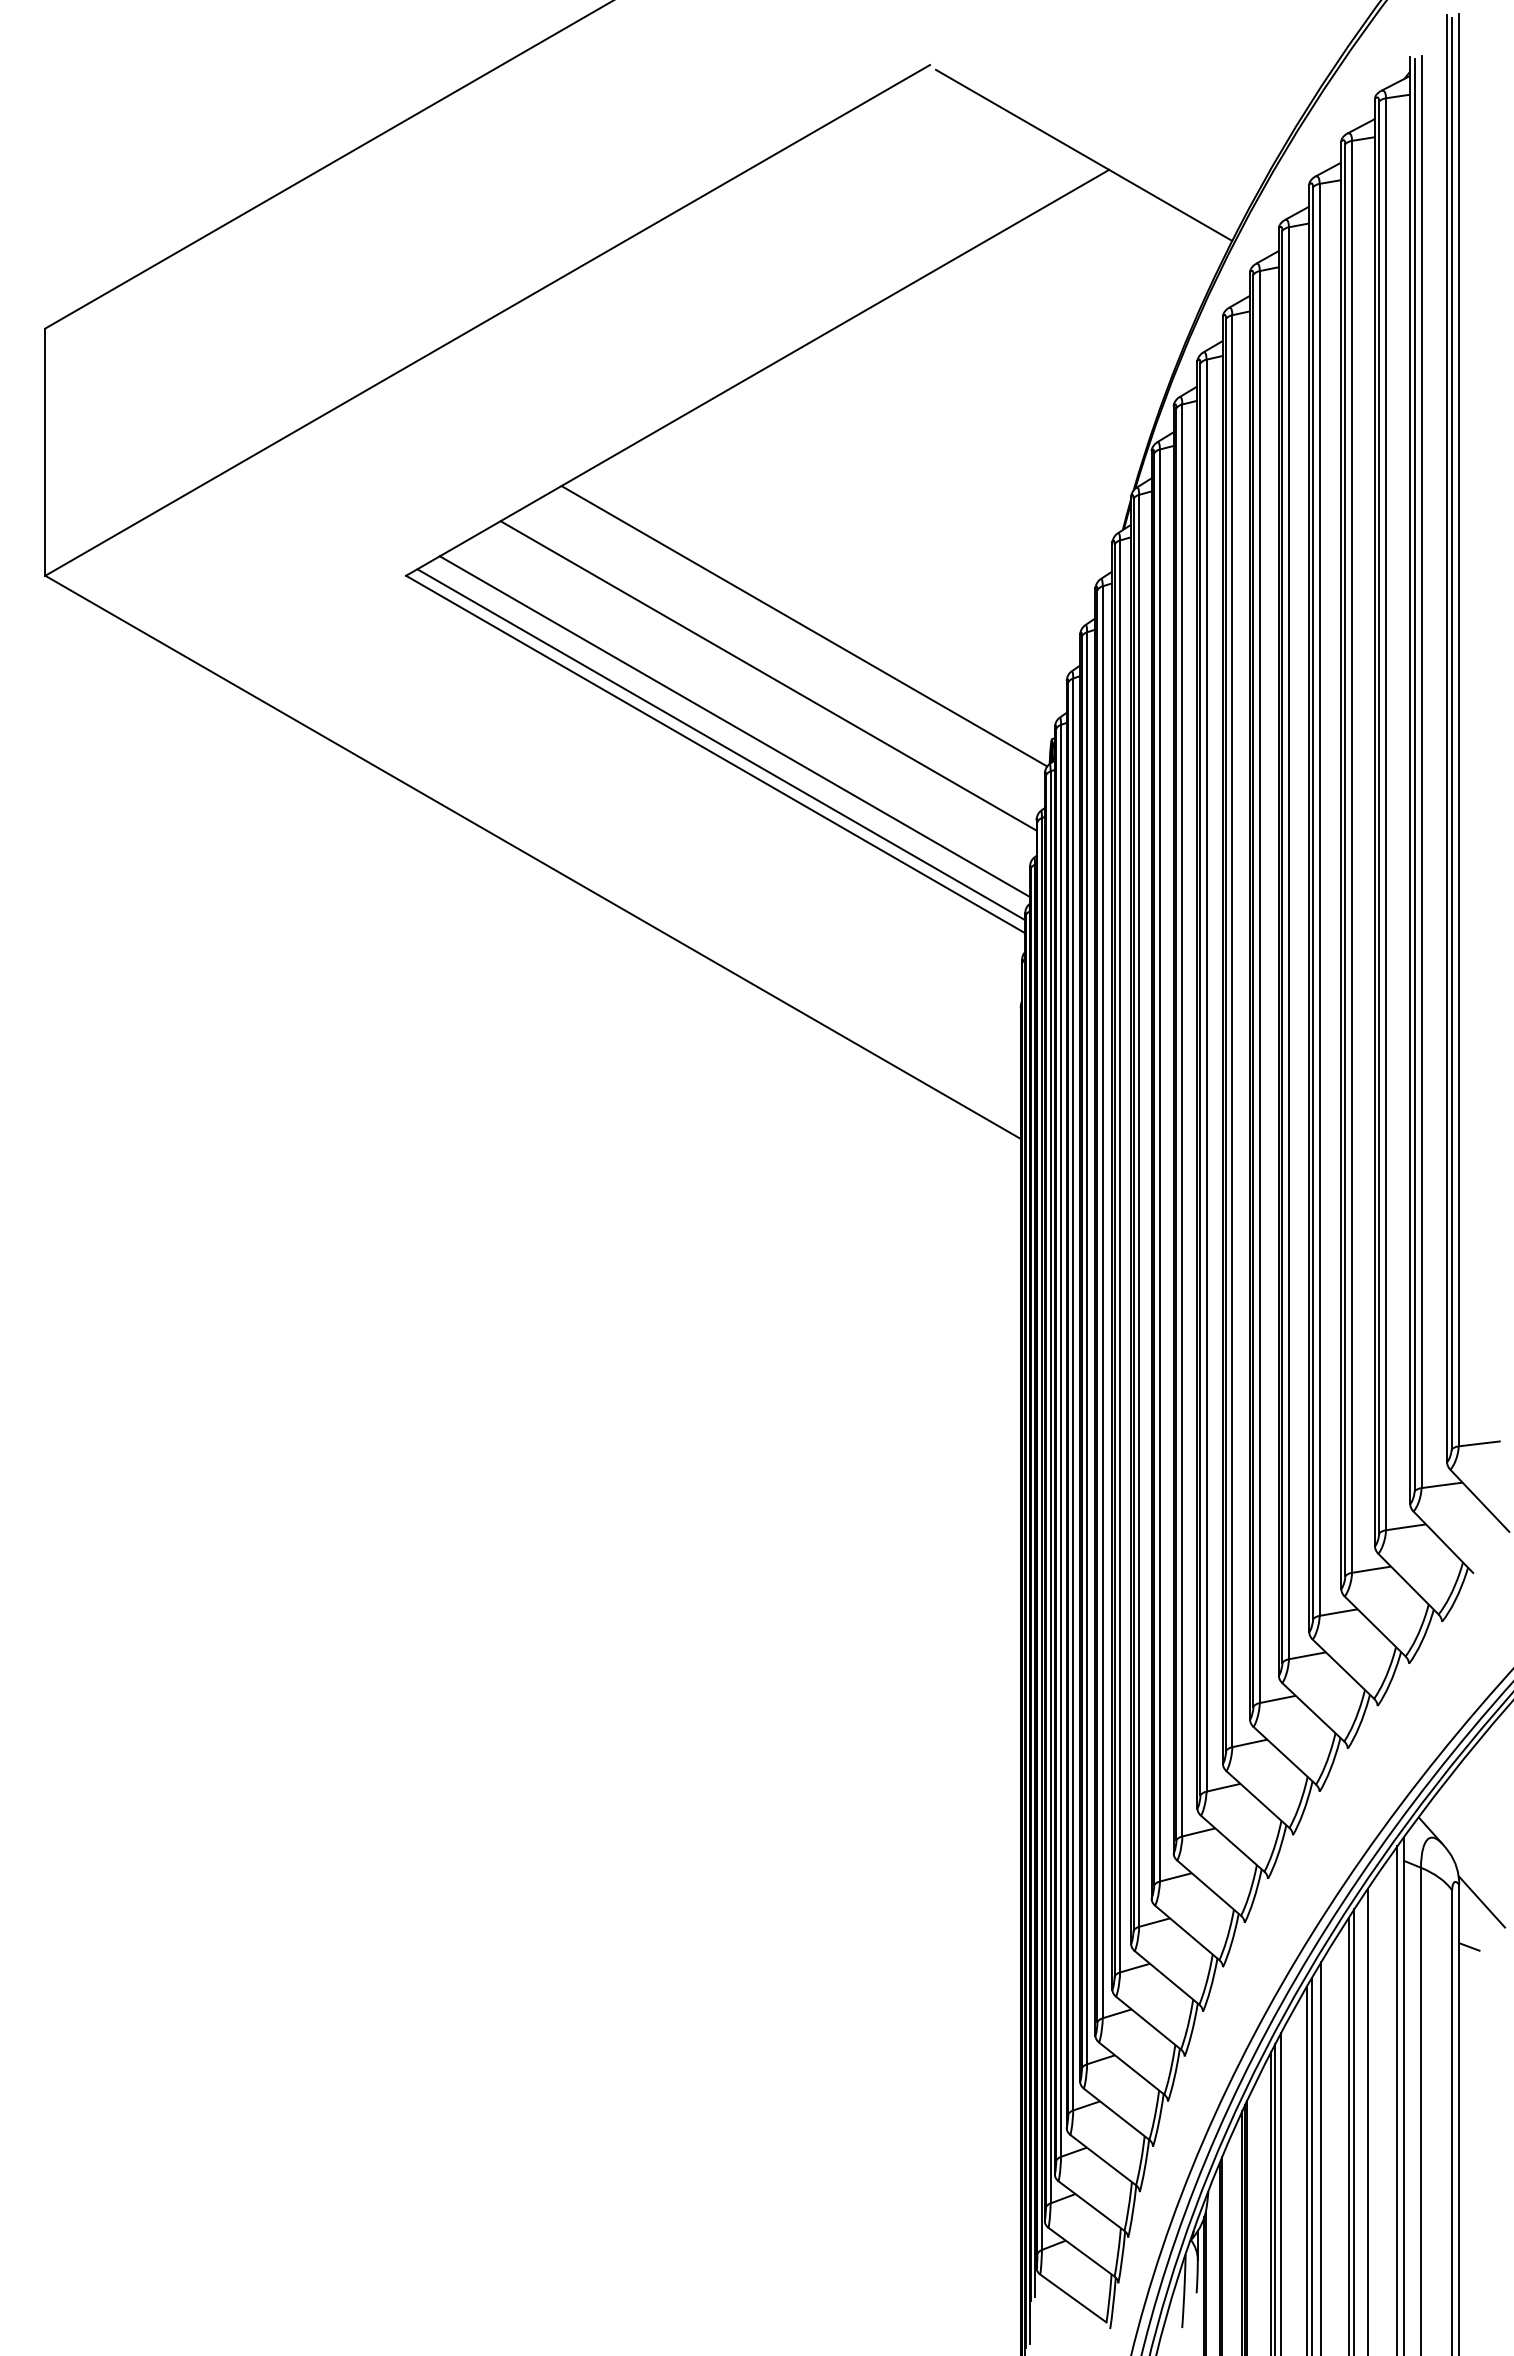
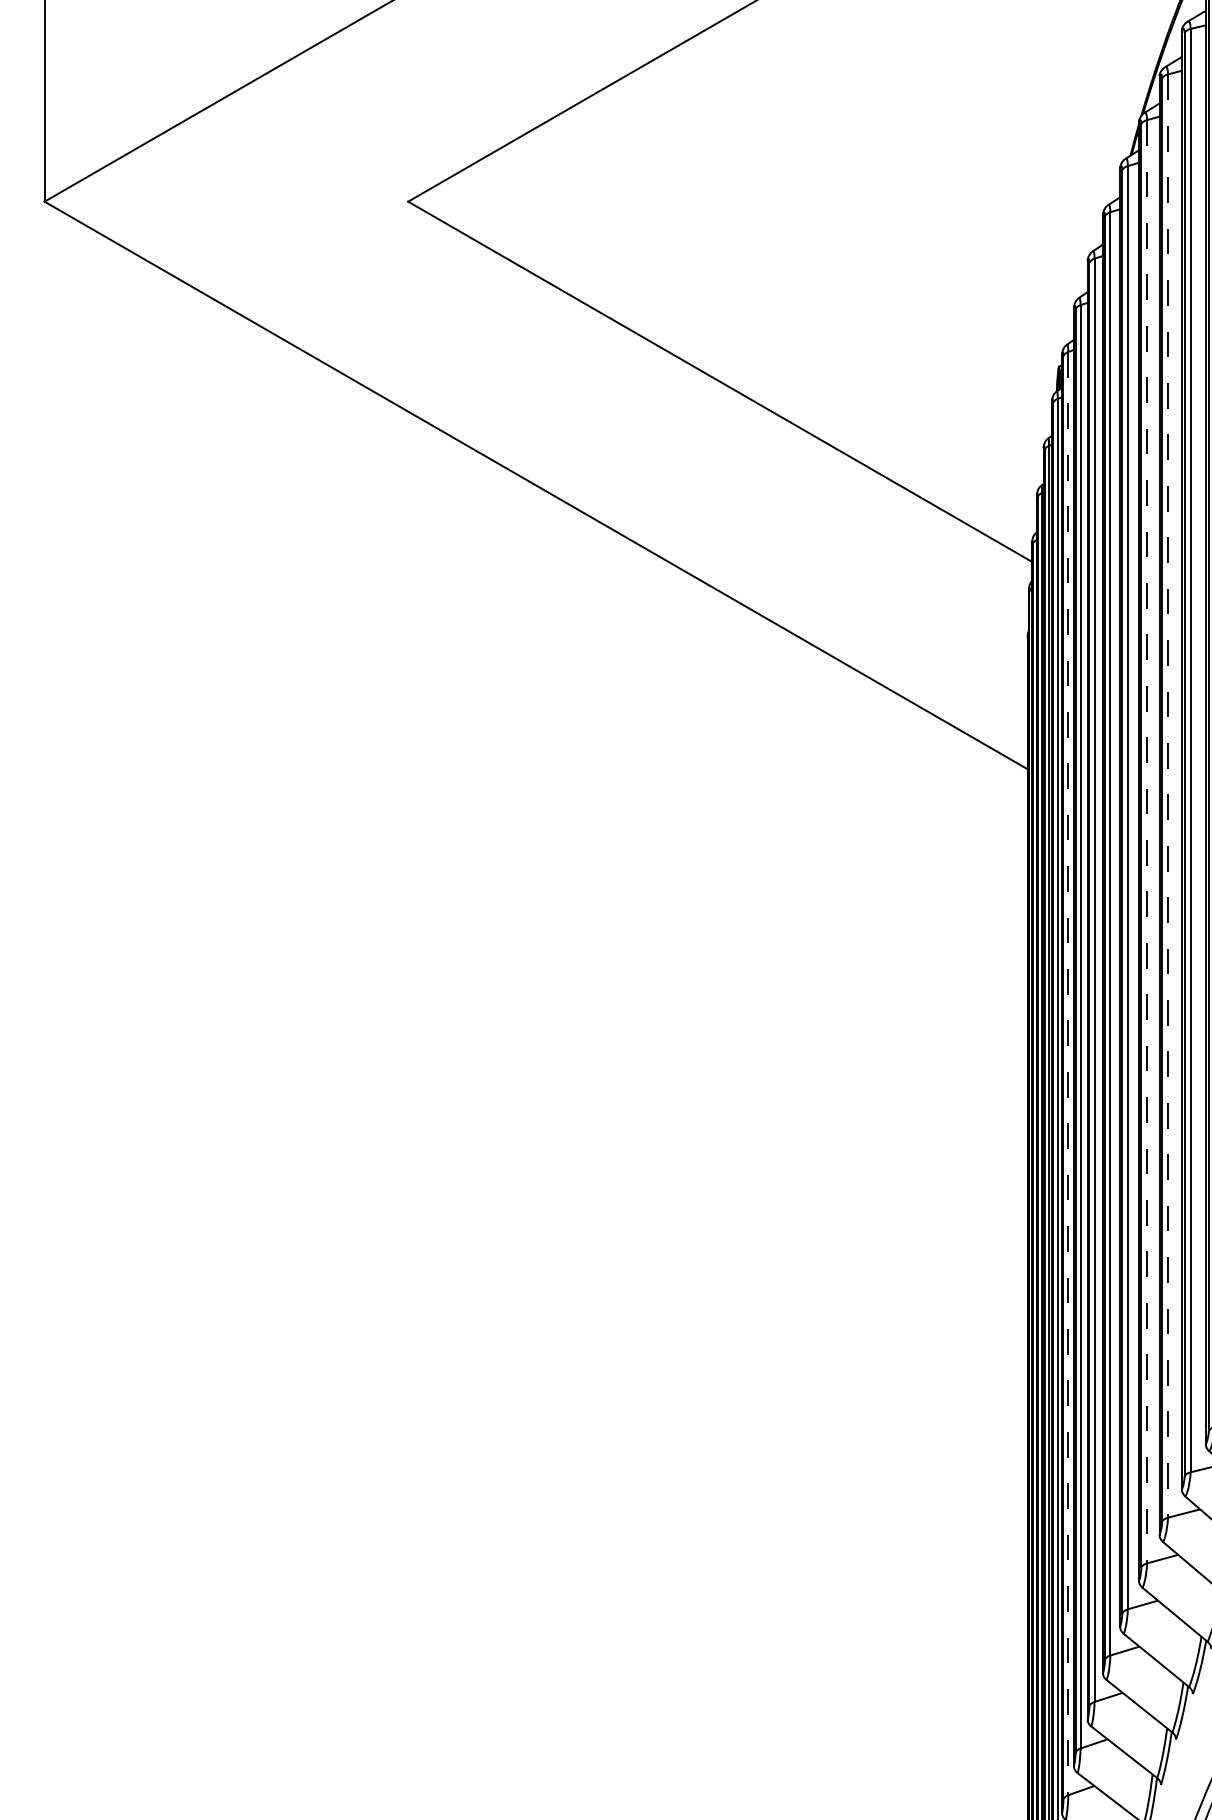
line: (804, 626) -> (809, 252), removed
line: (768, 675) -> (773, 302), removed
line: (734, 726) -> (739, 353), removed
line: (721, 744) -> (726, 371), removed
line: (1159, 1165) -> (1167, 796), solid -> dashed
line: (1139, 1210) -> (1147, 841), solid -> dashed
line: (1061, 1440) -> (1068, 1073), solid -> dashed

